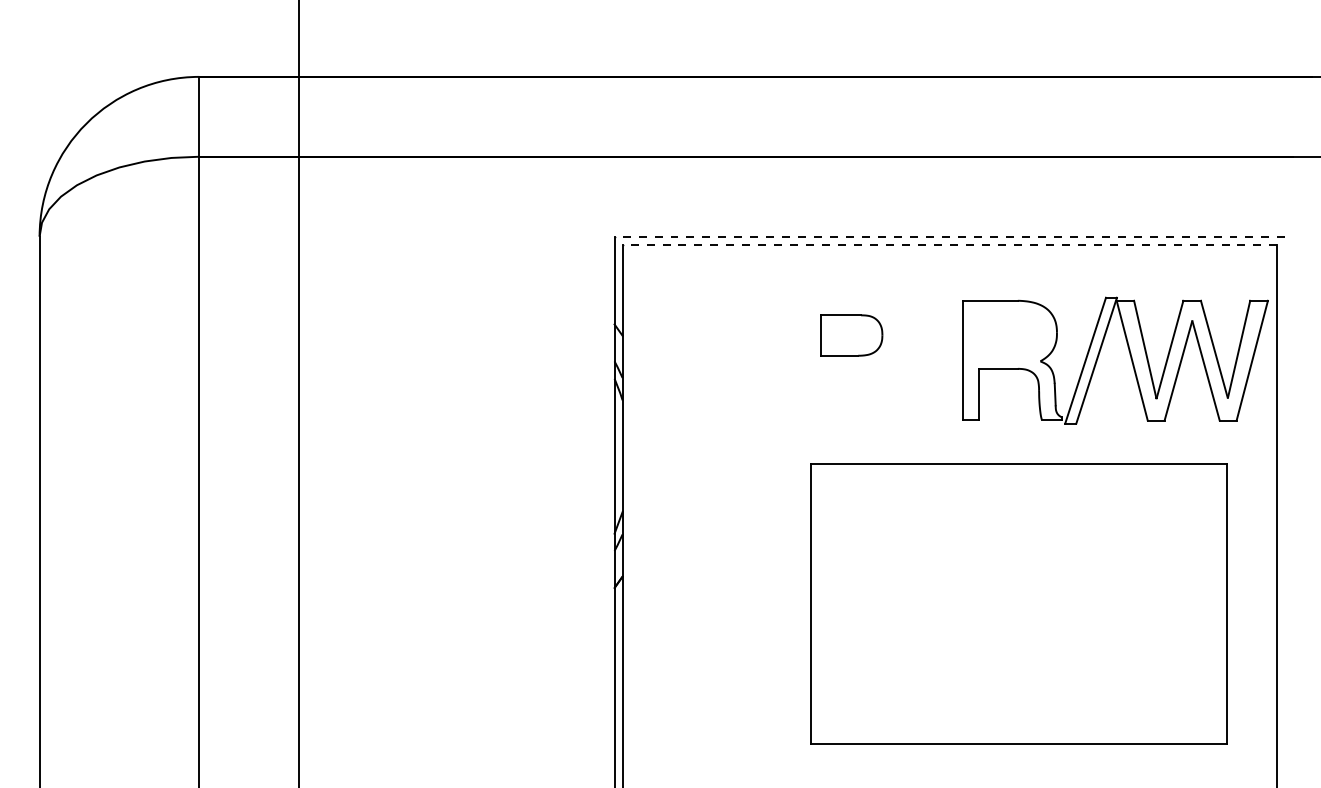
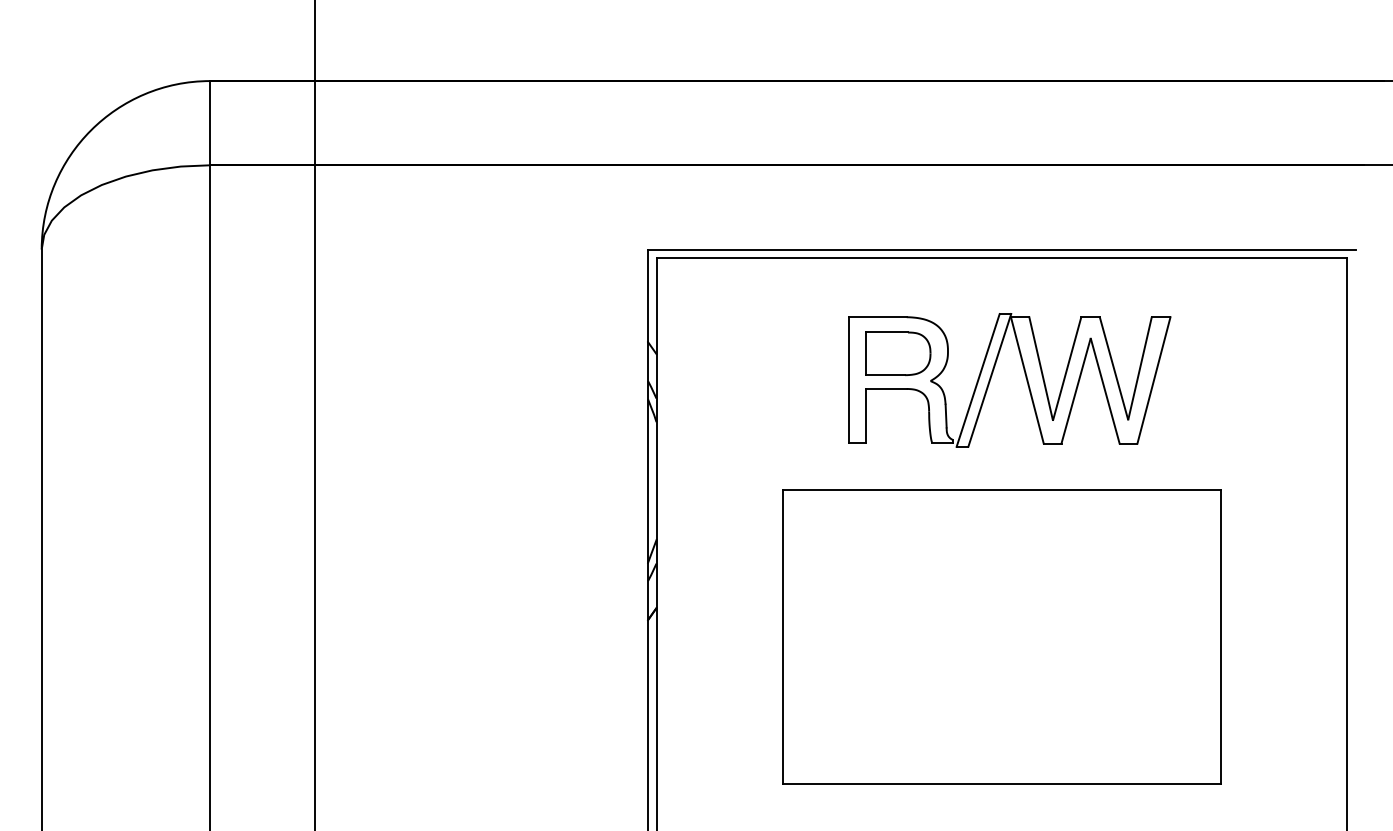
line: (949, 236) -> (1001, 249), dashed -> solid
line: (949, 244) -> (1001, 257), dashed -> solid
part: (1130, 358) -> (1025, 378), moved
part: (1018, 603) -> (1001, 636), moved

